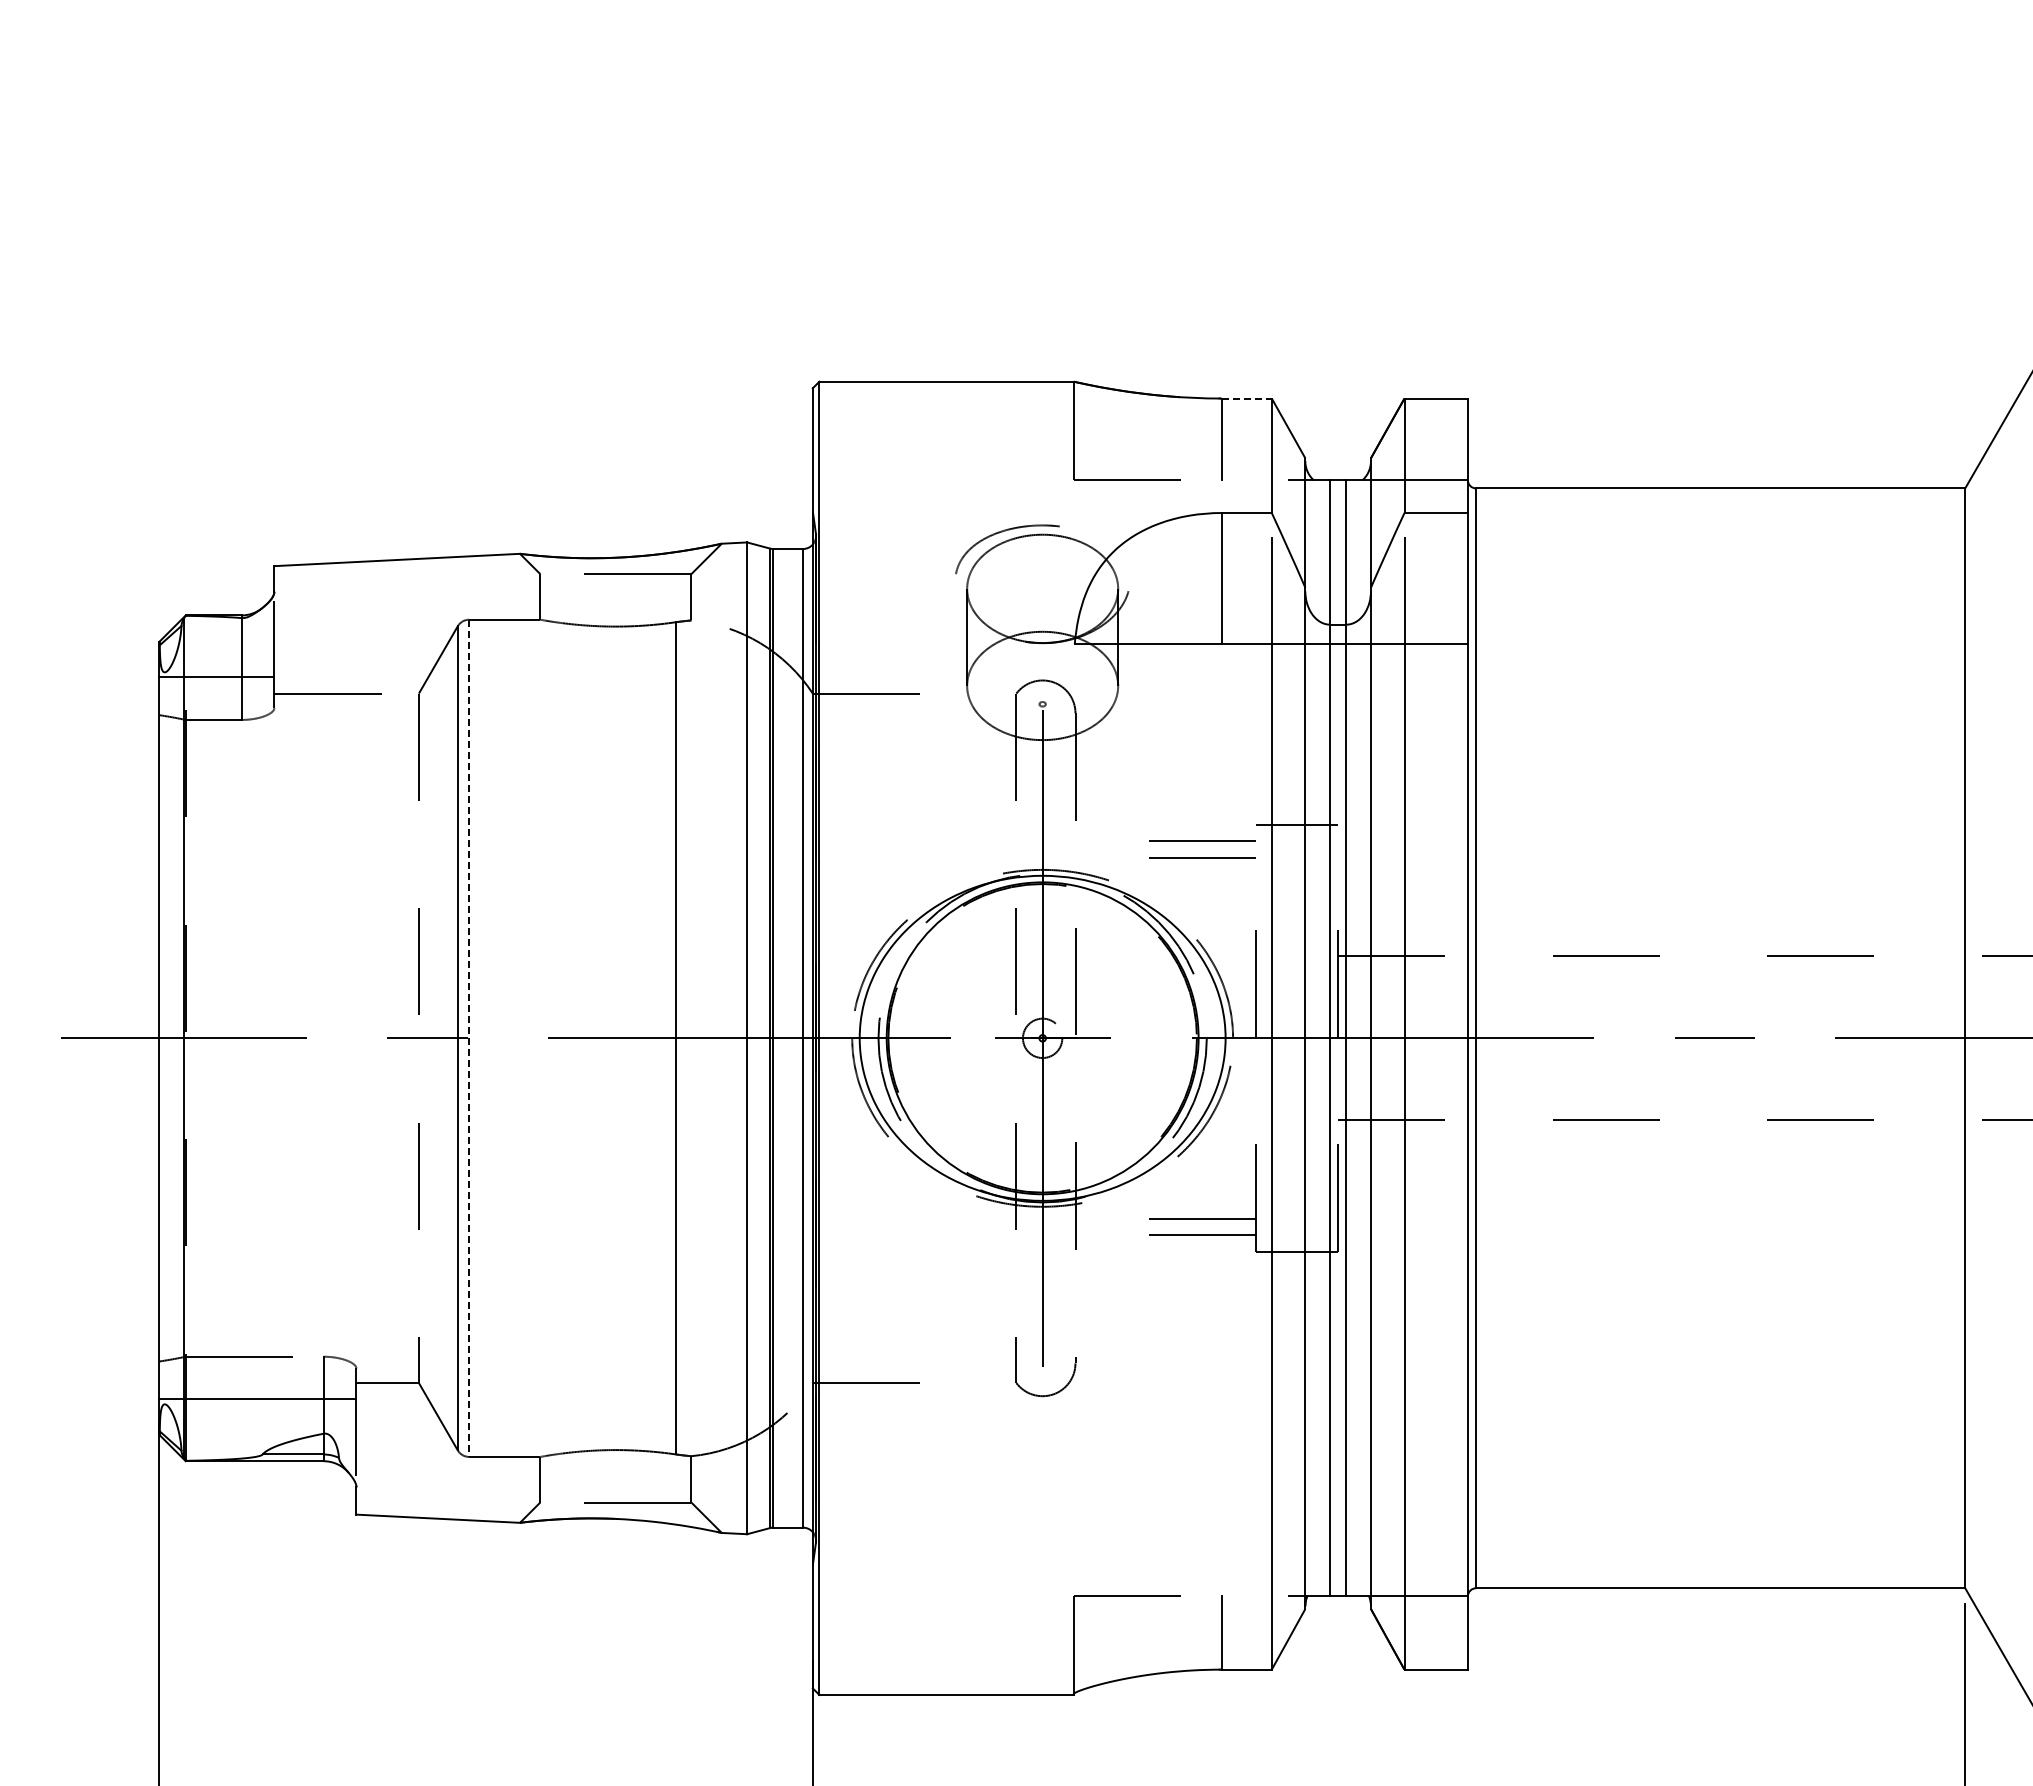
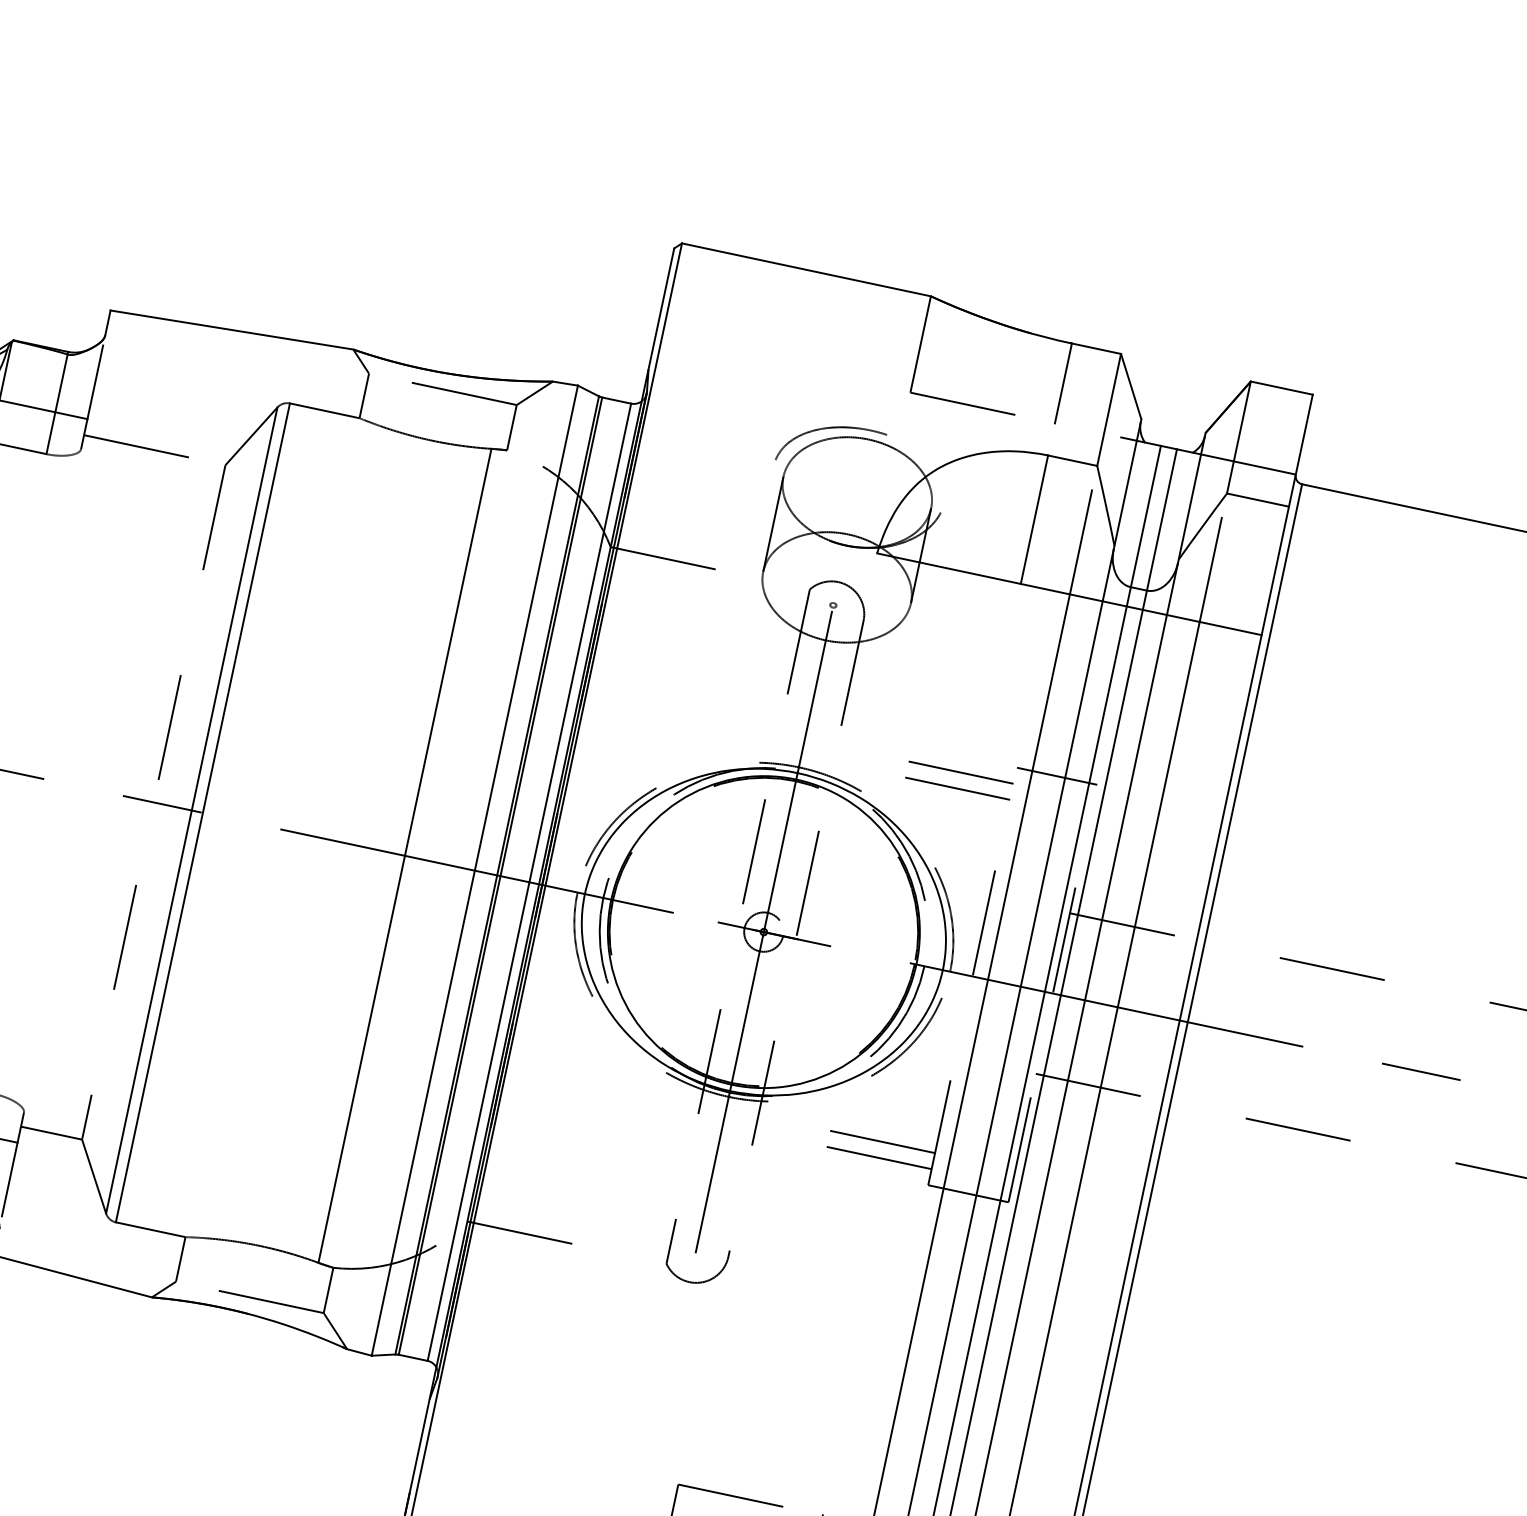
line: (1247, 398) -> (1097, 348), dashed -> solid
line: (469, 1038) -> (203, 813), dashed -> solid

